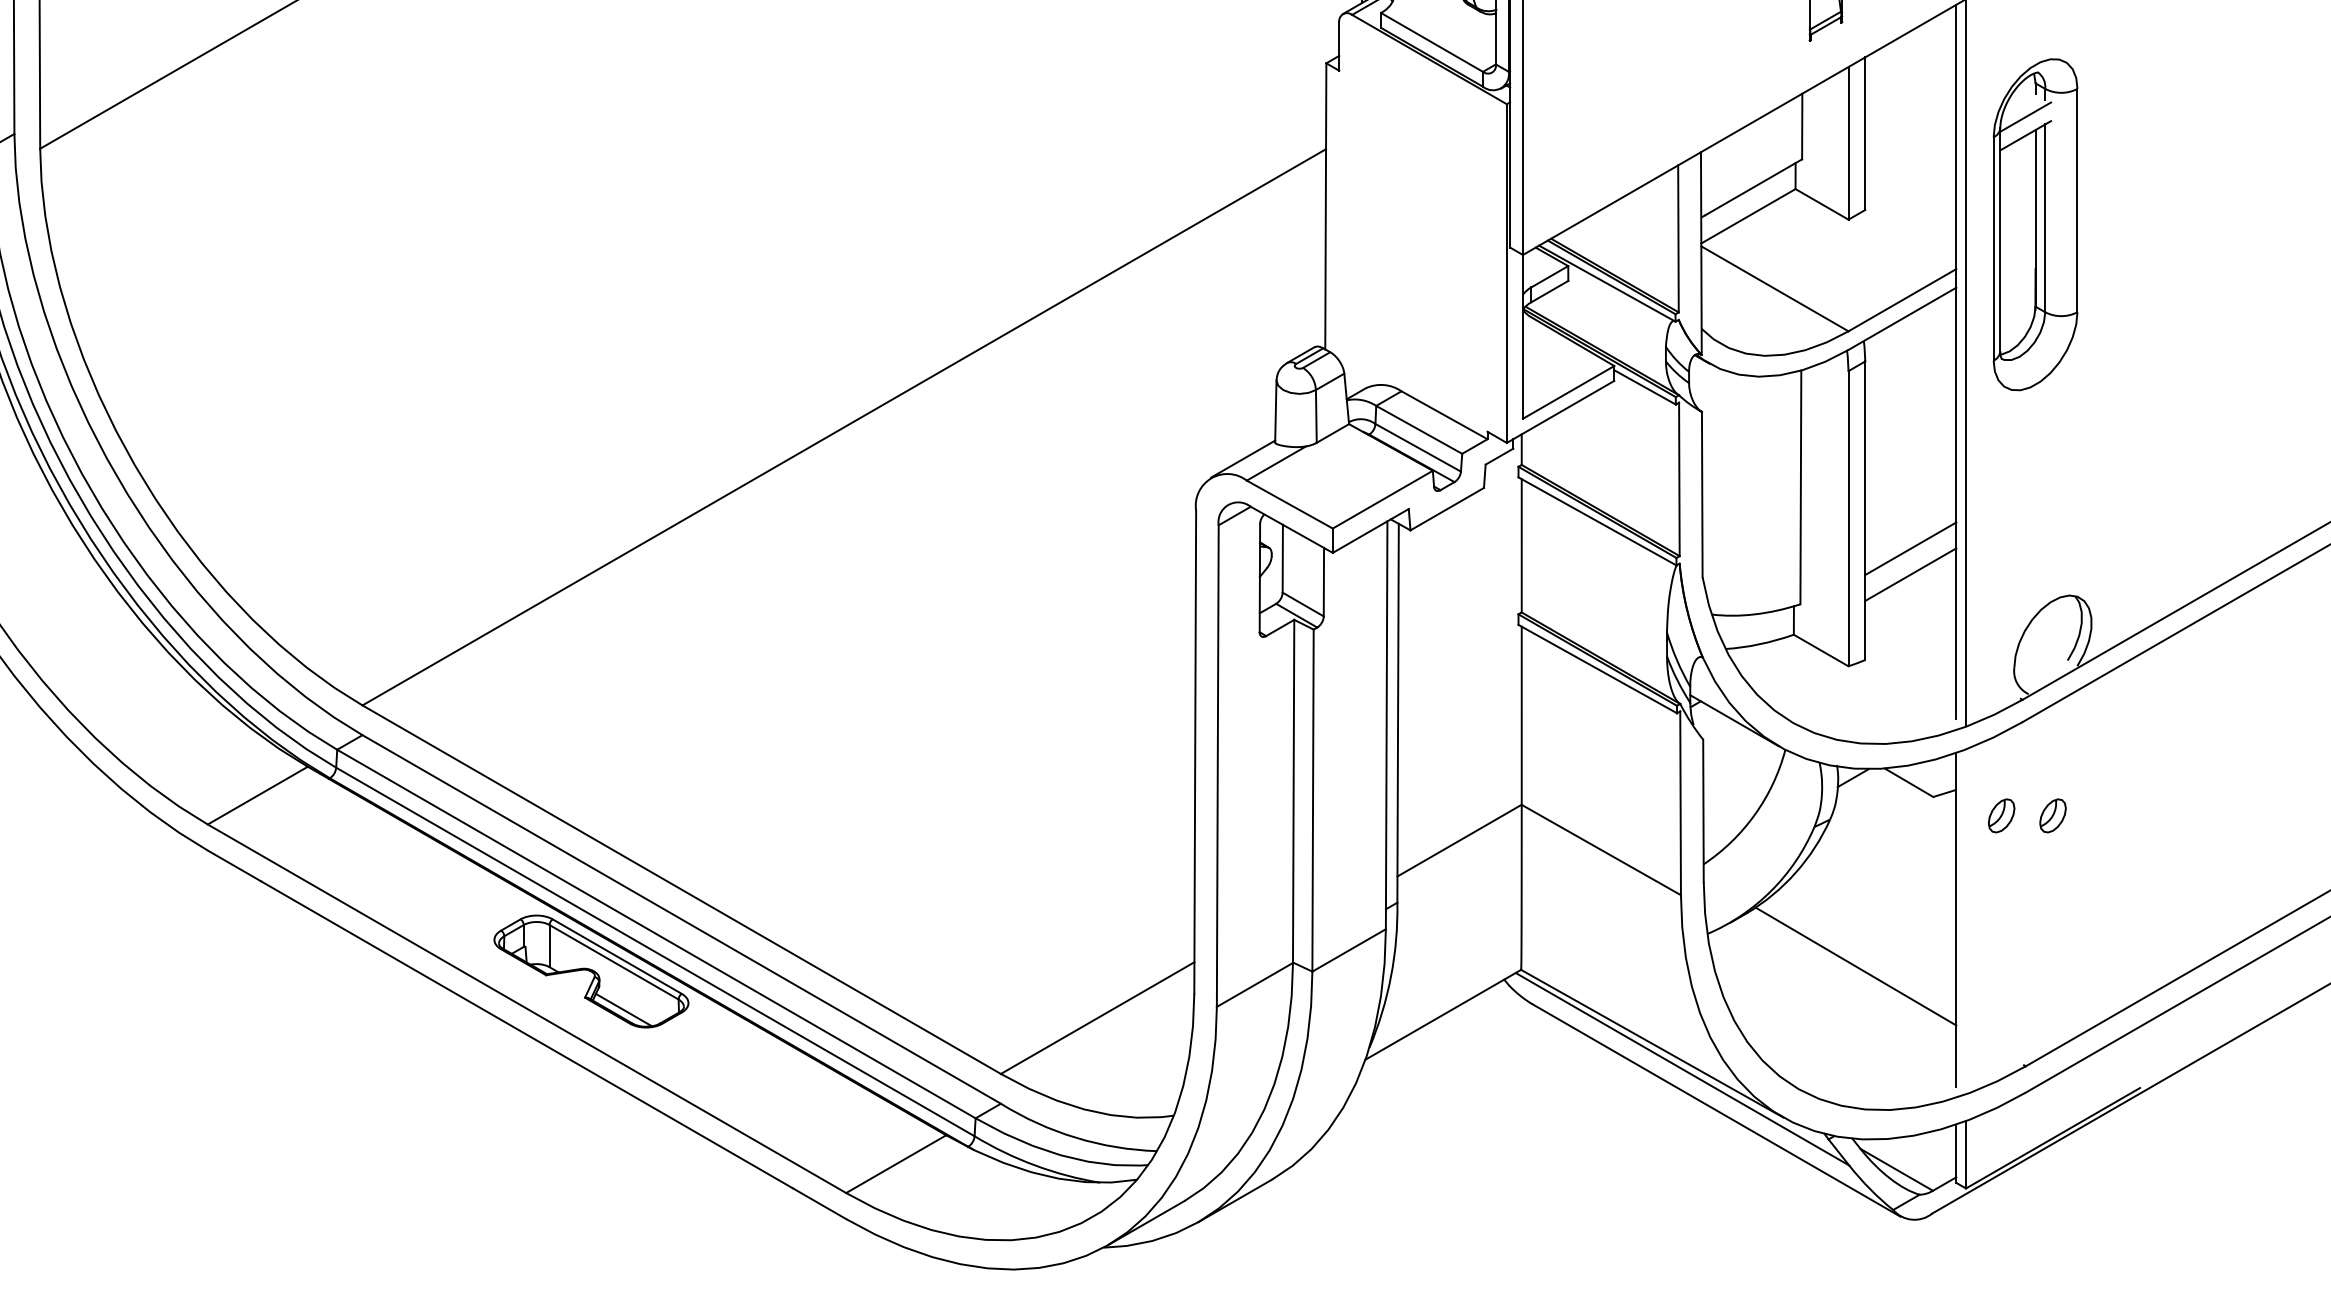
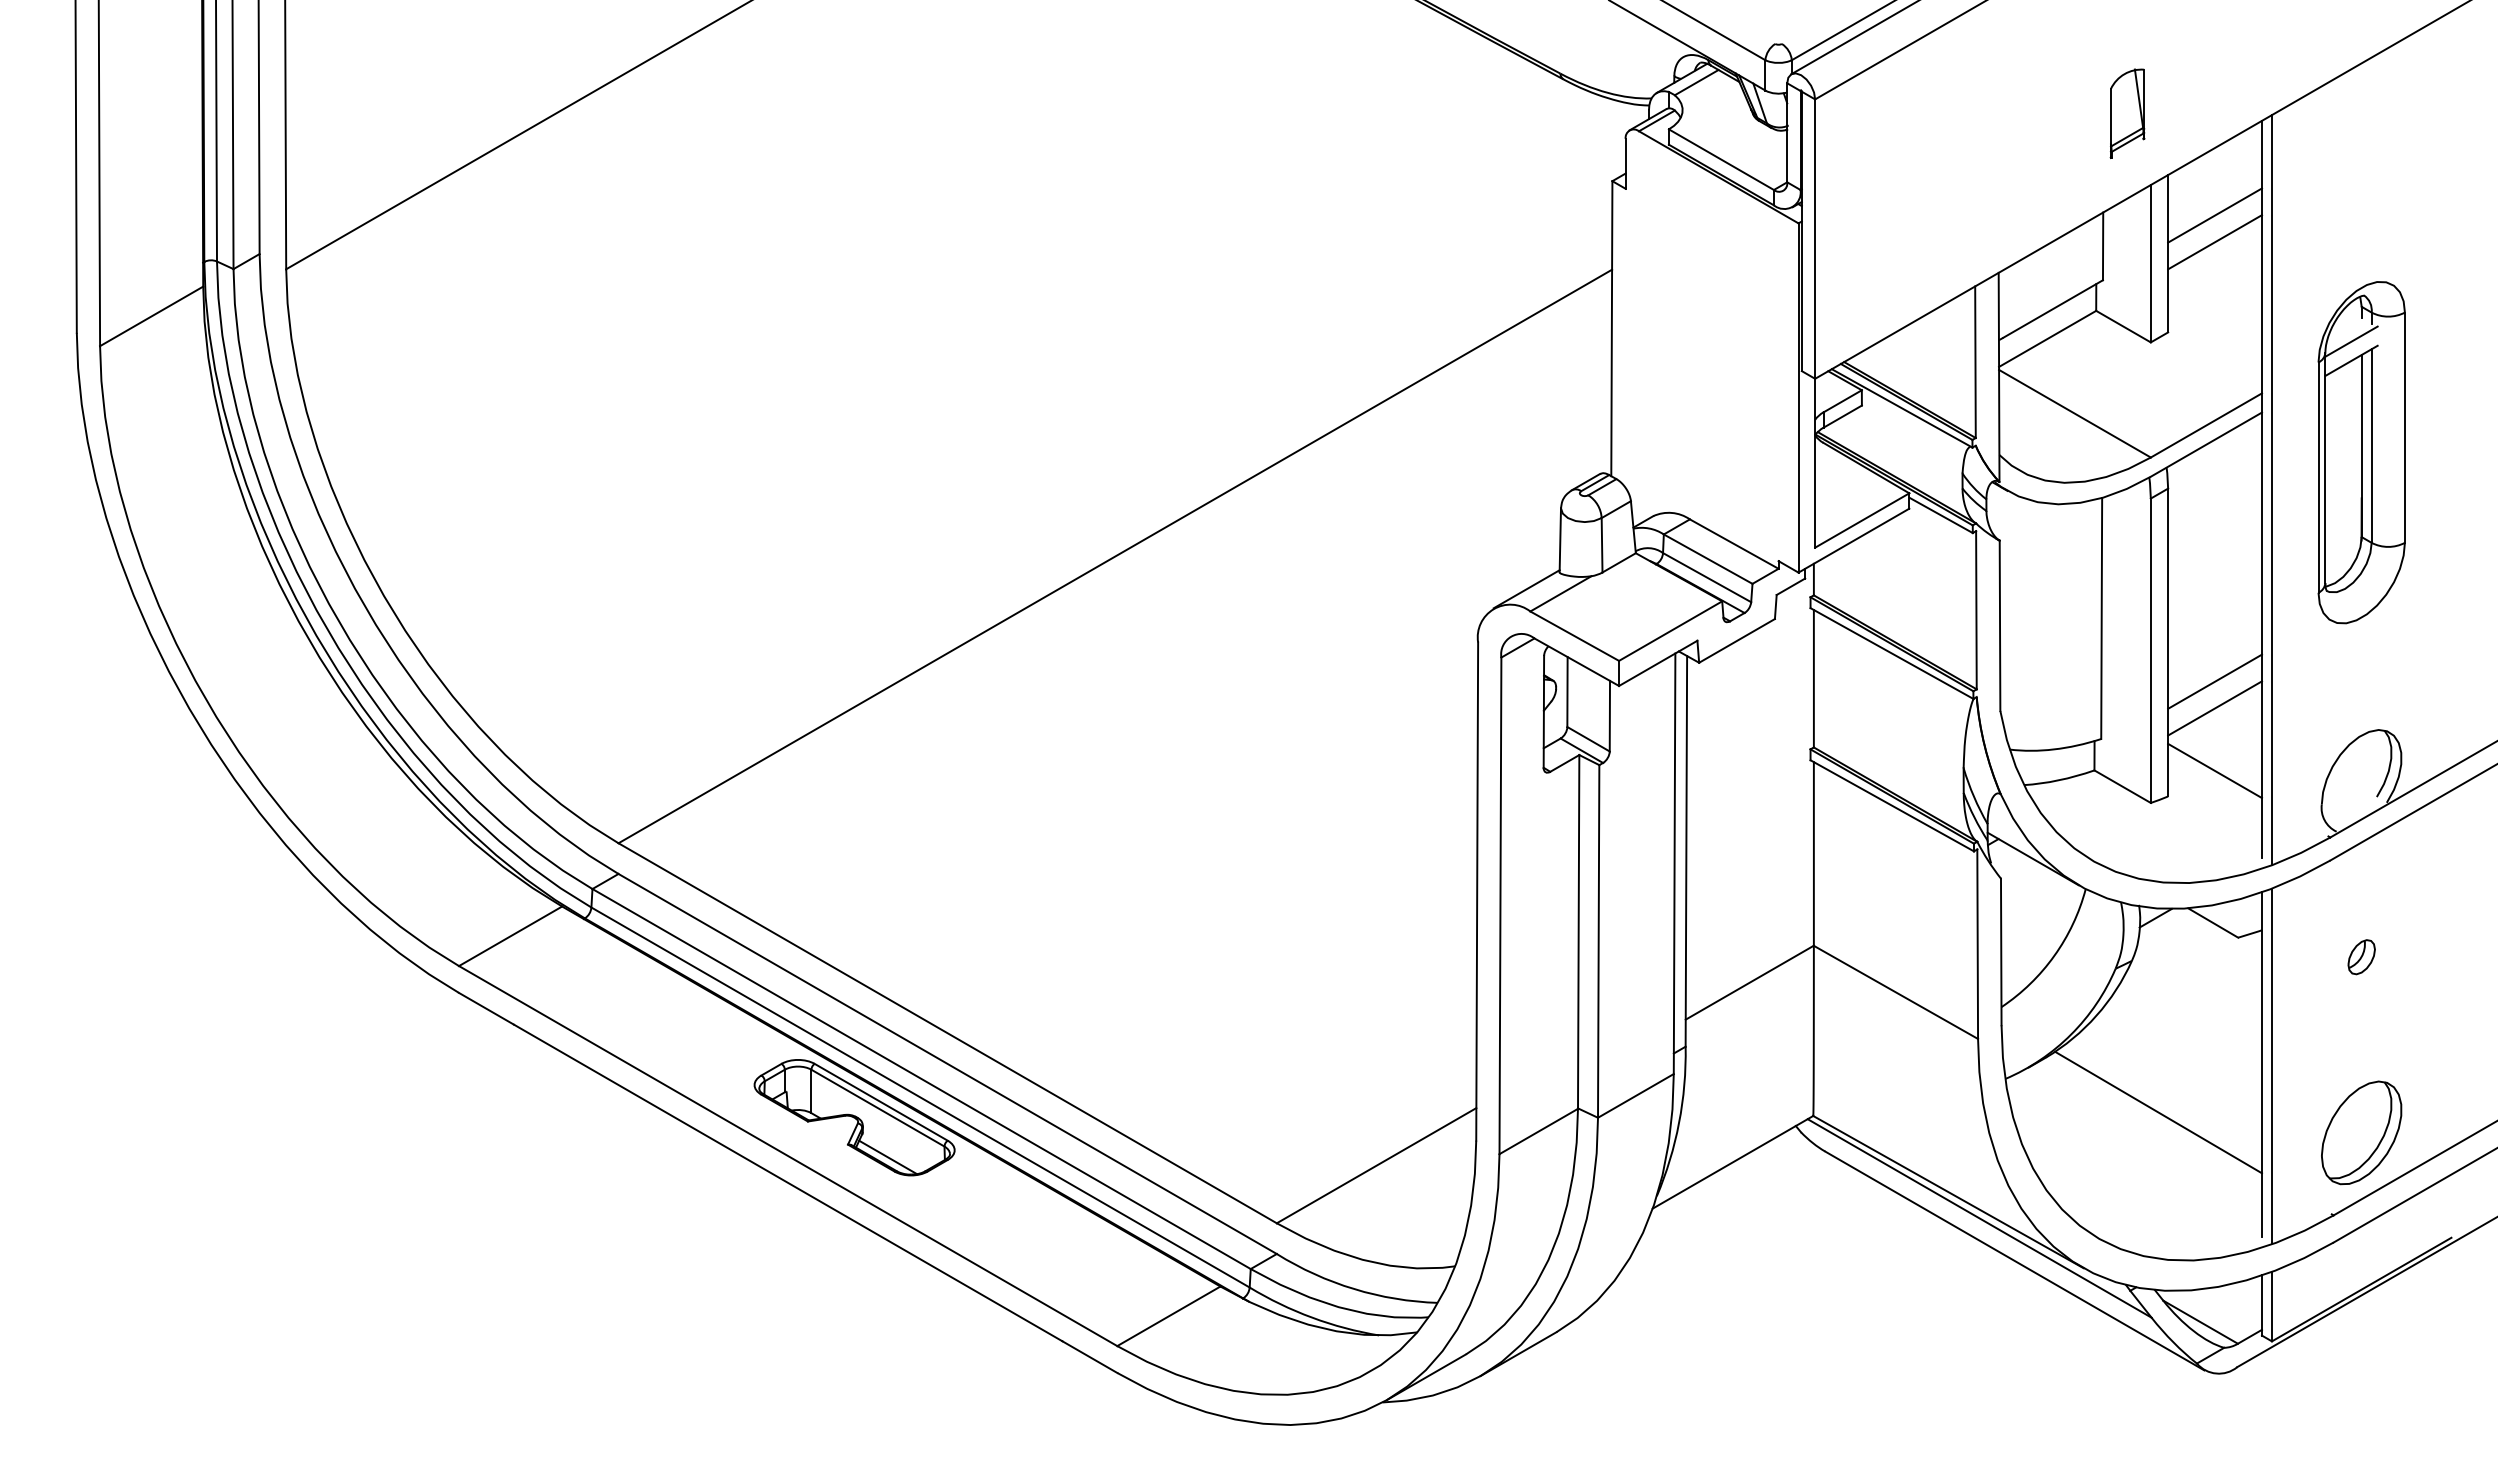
line: (1911, 96) -> (2215, 215), added
line: (1911, 122) -> (2215, 242), added
part: (2035, 224) -> (2361, 452), moved
line: (1911, 634) -> (2215, 770), added
part: (2001, 816) -> (2308, 957), removed
line: (1965, 920) -> (2271, 1065), added
part: (2052, 985) -> (2361, 1132), added

